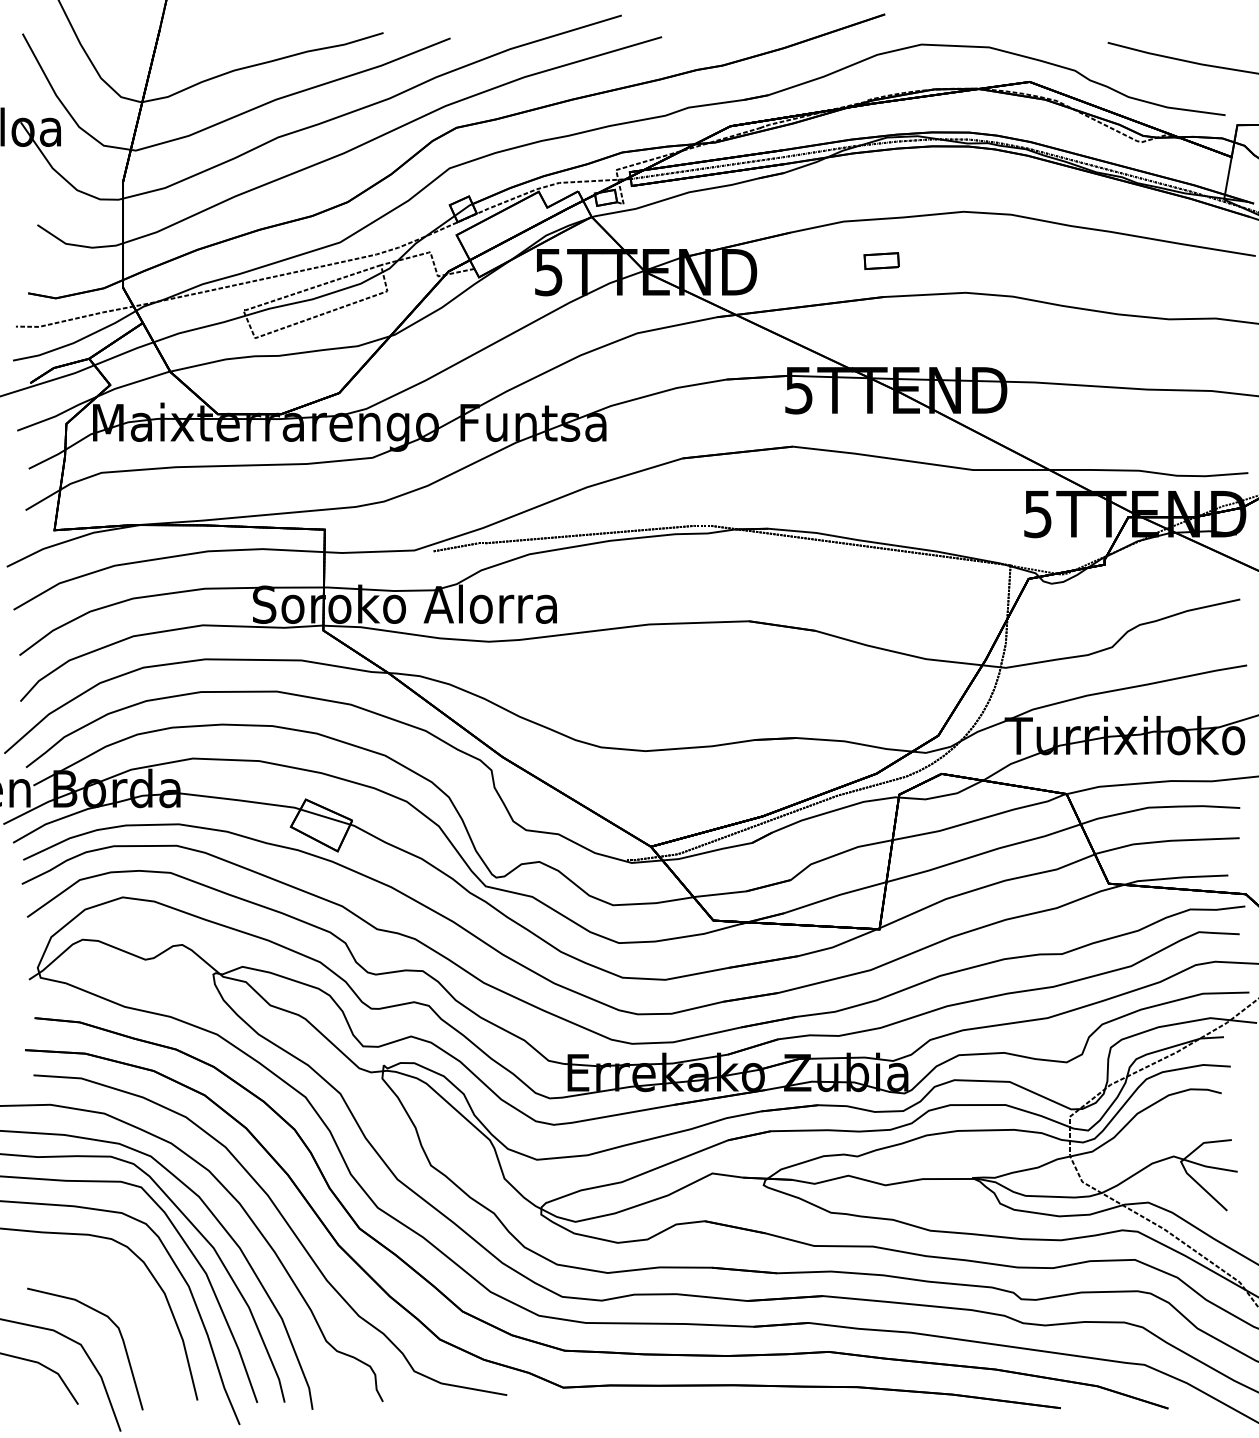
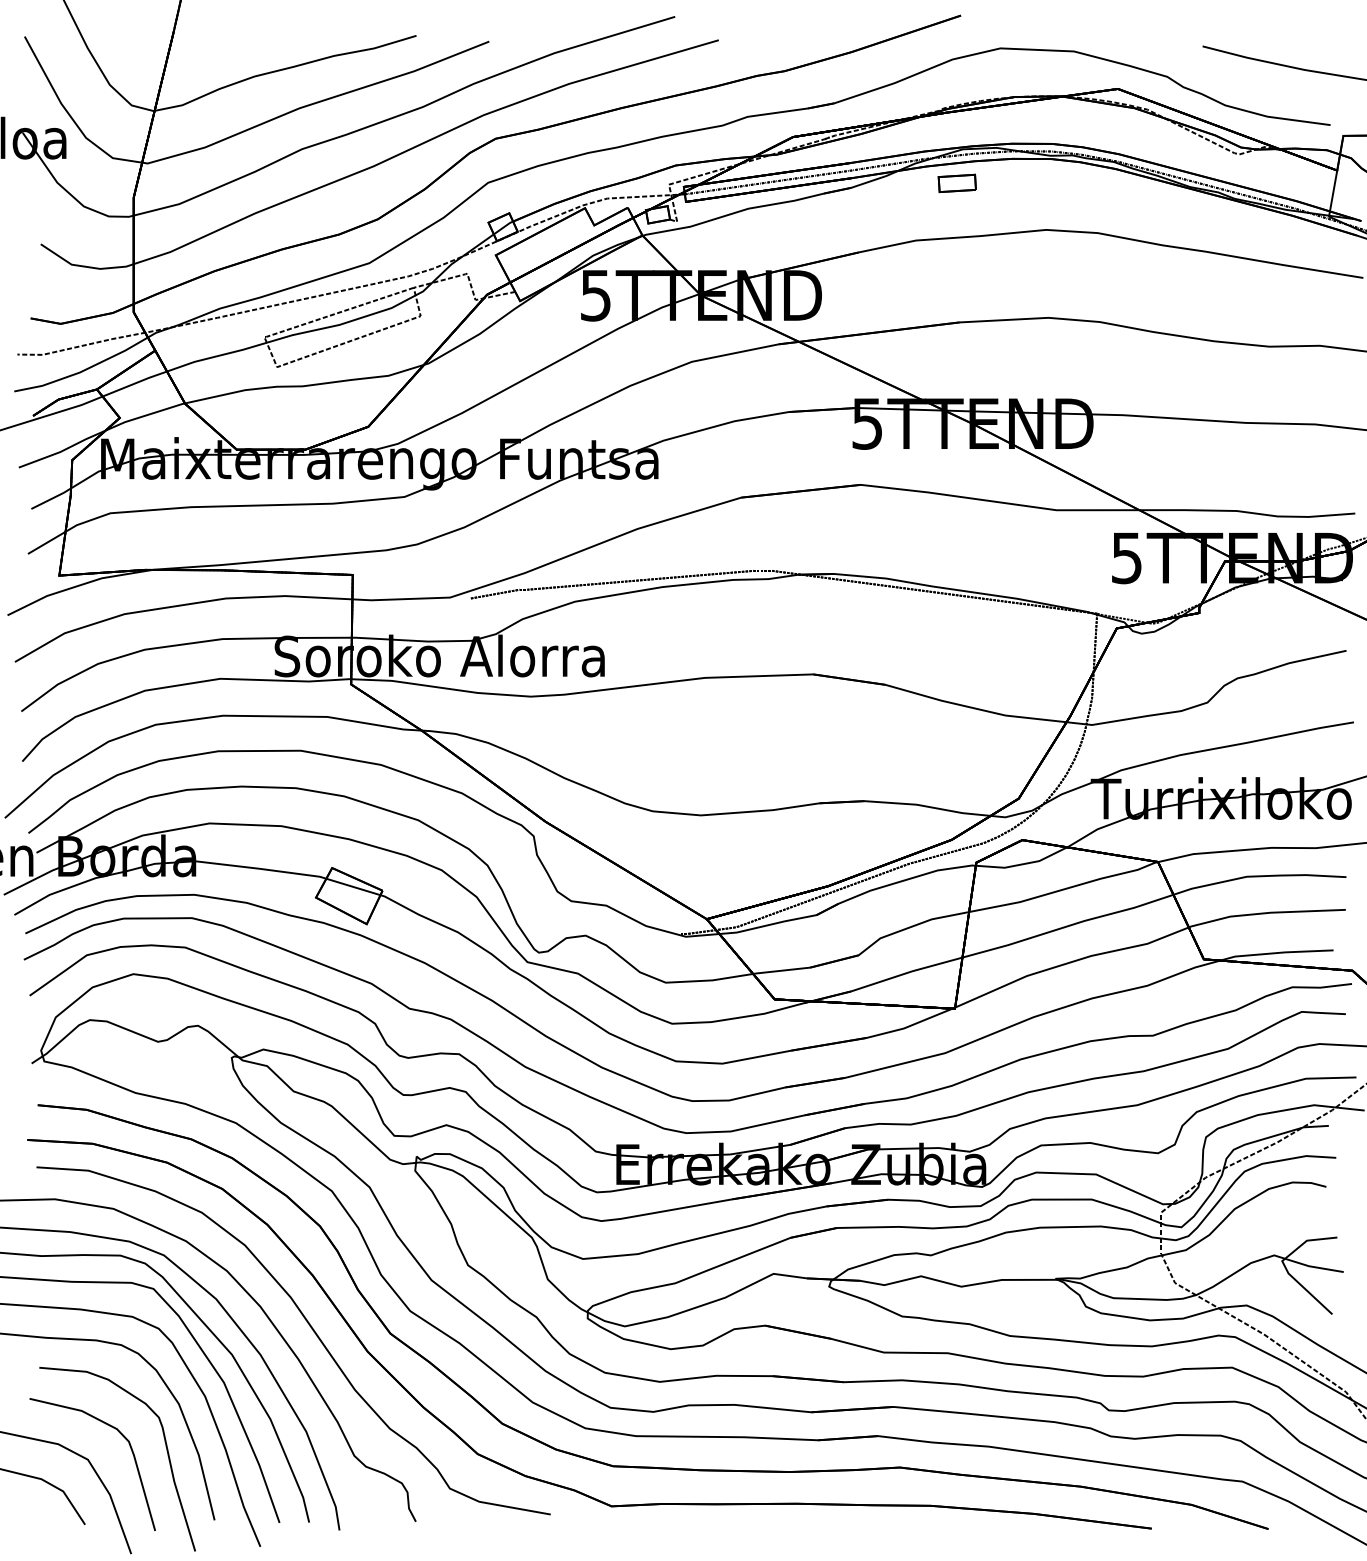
part: (880, 261) -> (956, 183), moved
curve: (152, 1332) -> (165, 1446), added

